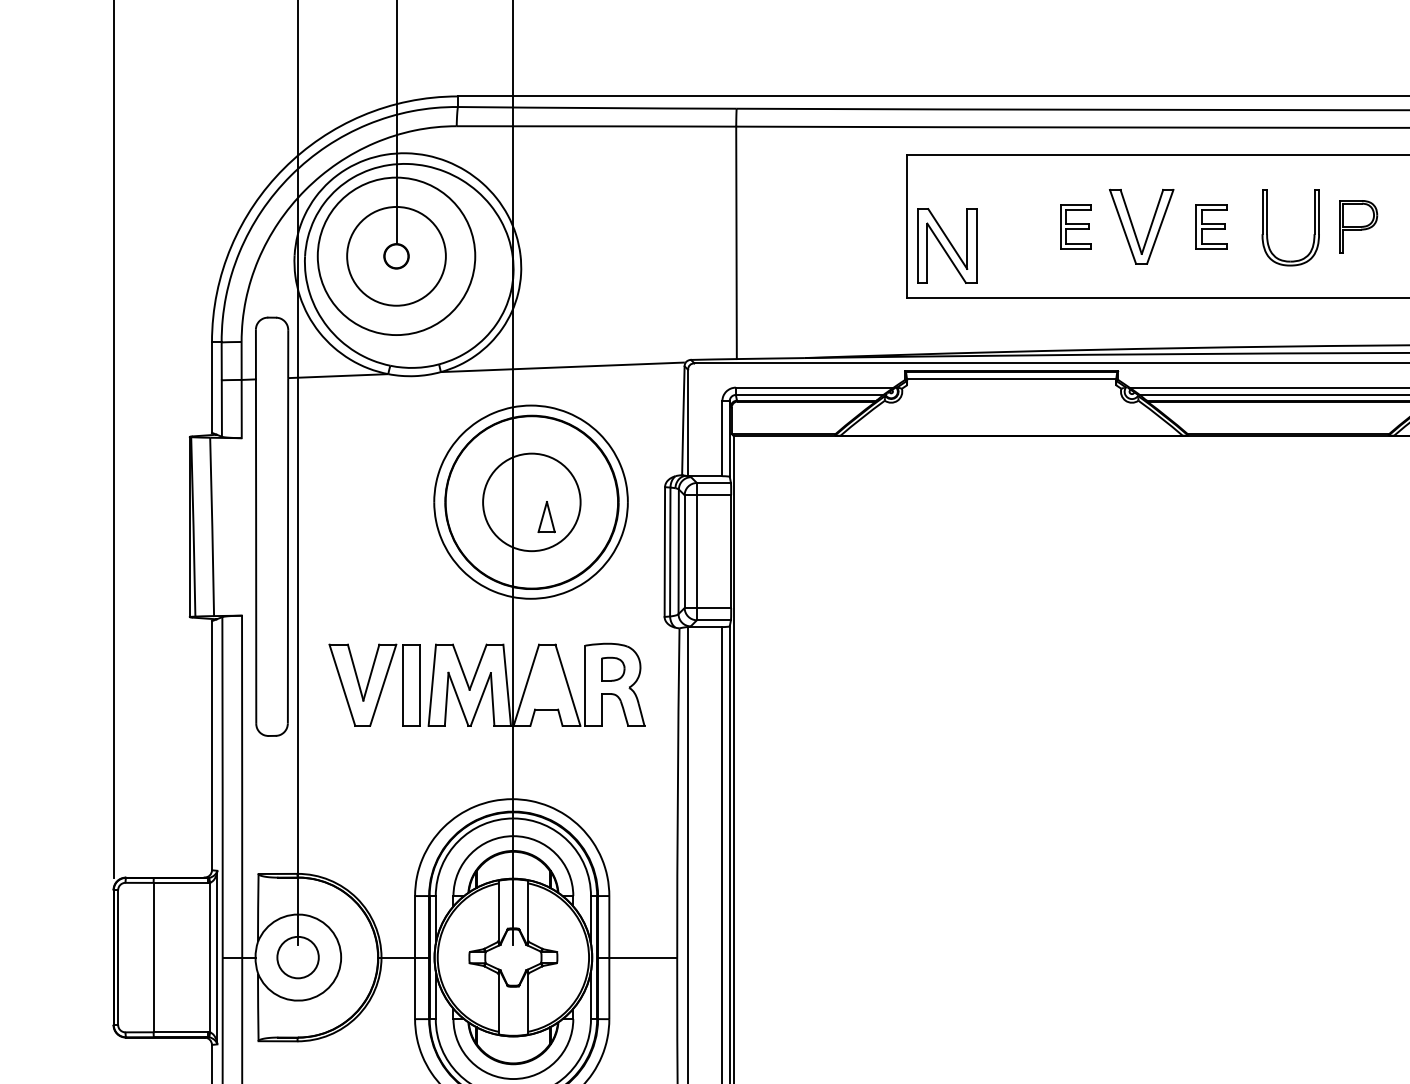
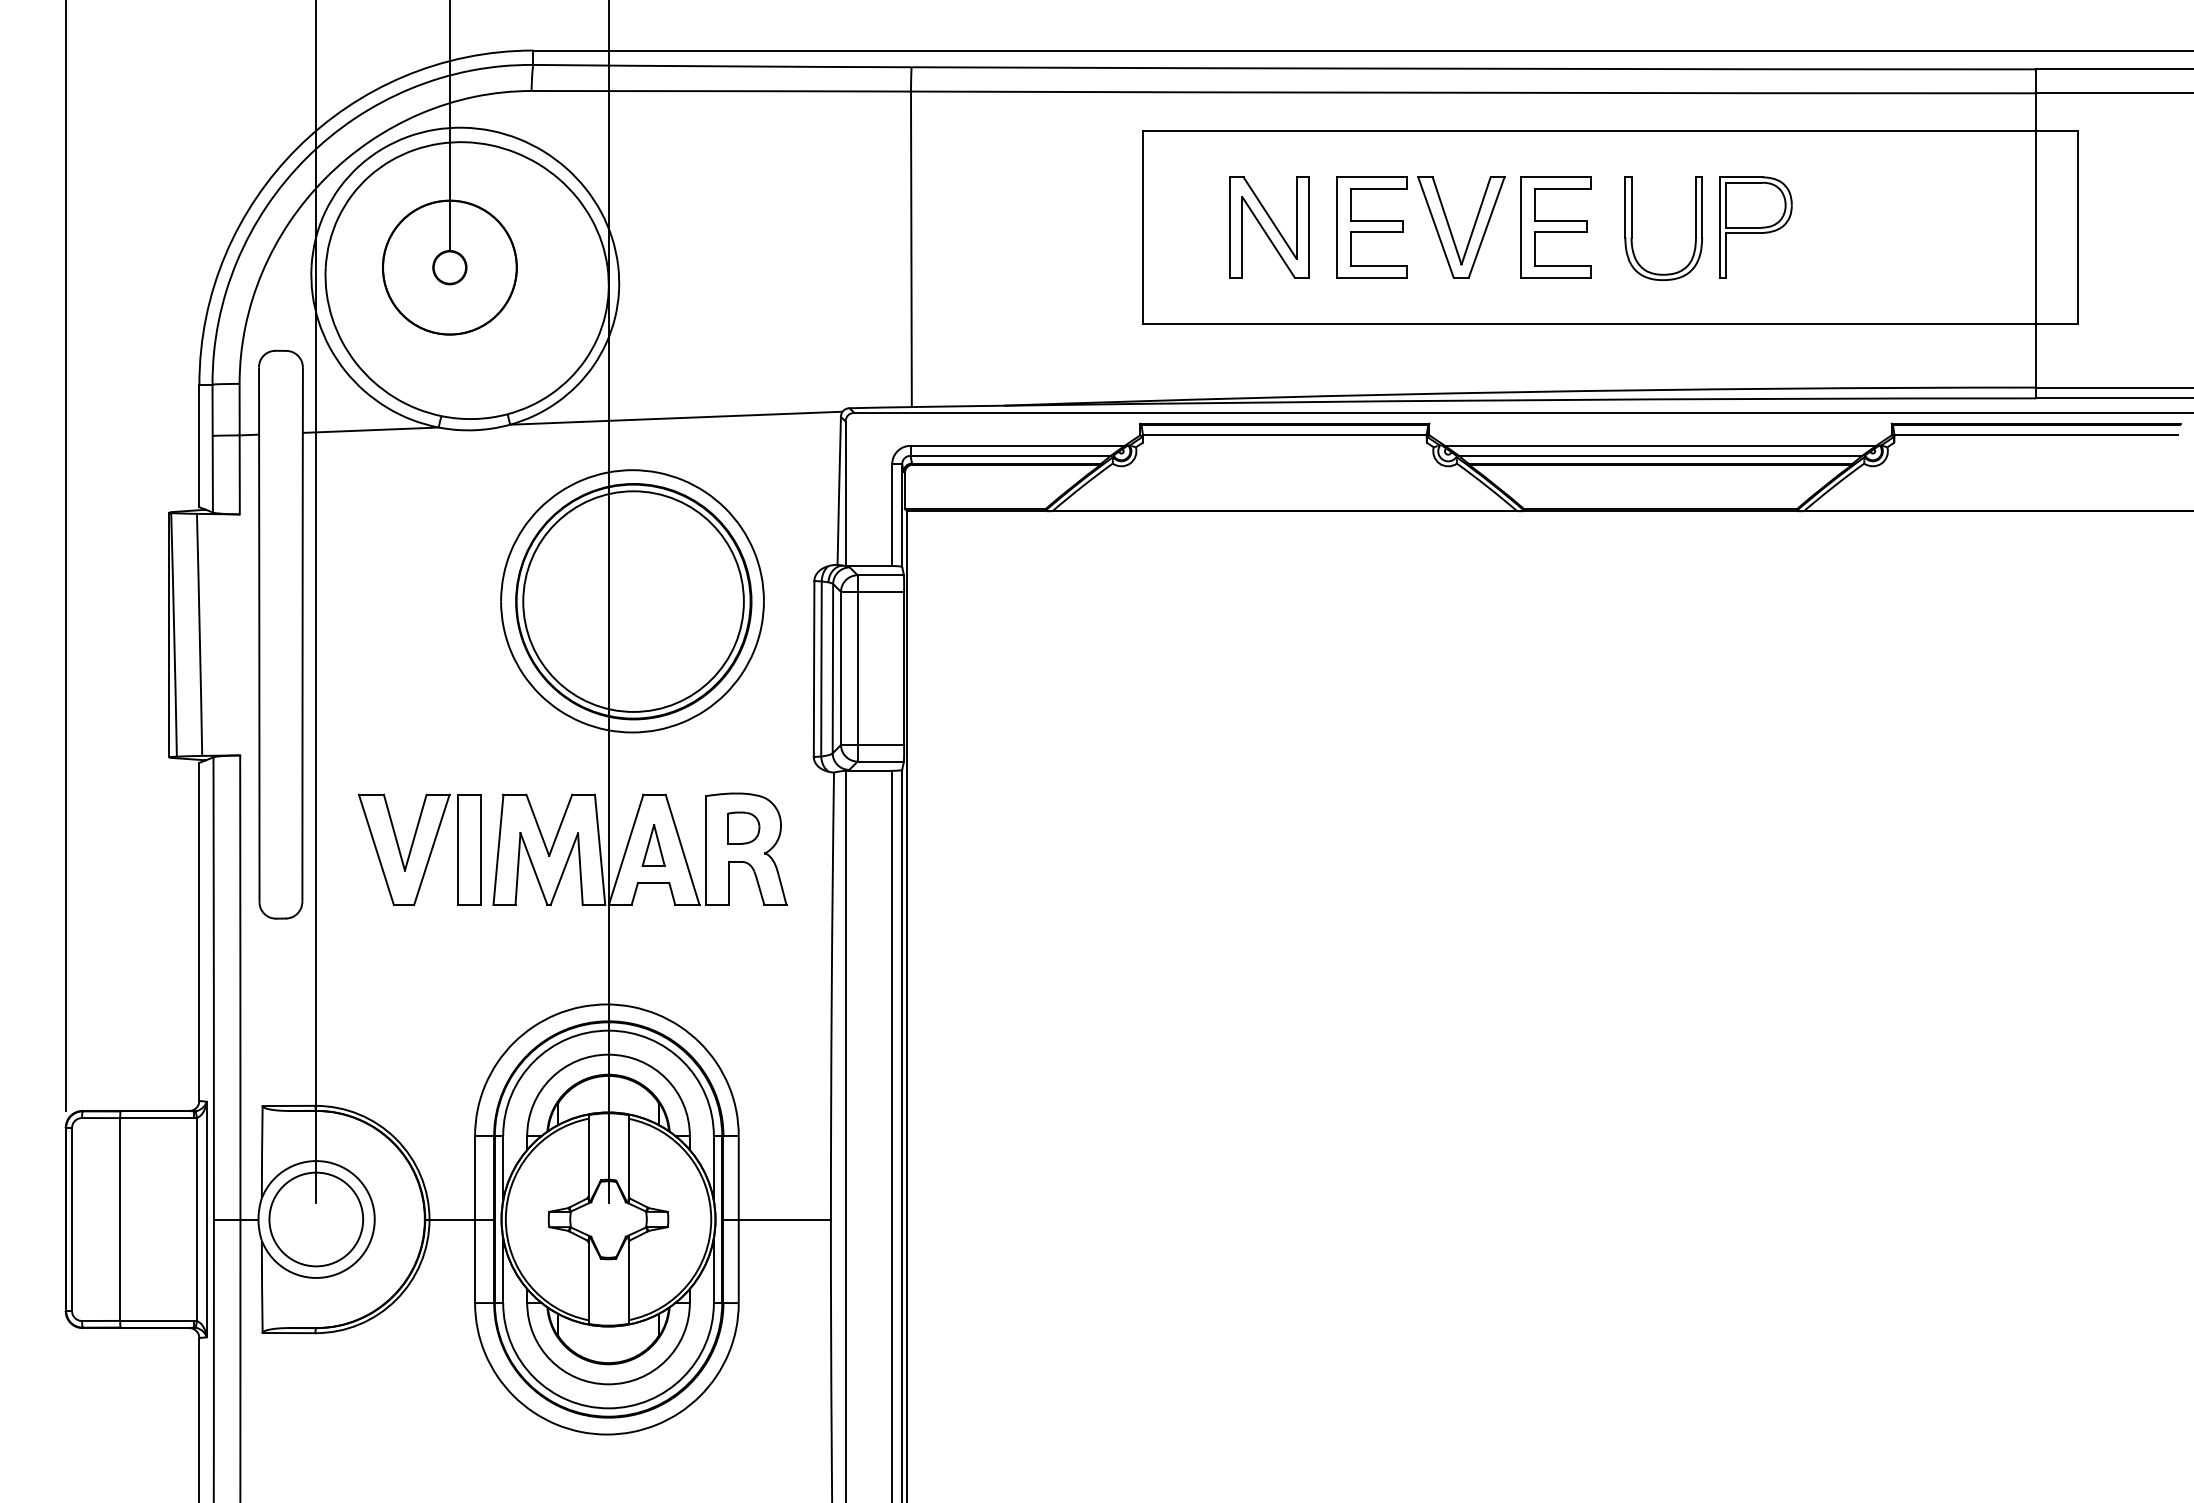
part: (1075, 226) -> (1371, 227), size x1.67
part: (1211, 226) -> (1555, 227), size x1.67
part: (1358, 226) -> (1755, 227), size x1.43
part: (947, 245) -> (1269, 227), moved
circle: (396, 256) -> (449, 267), size x0.62
circle: (531, 502) -> (633, 601), size x1.67
part: (546, 517) -> (653, 845), moved
circle: (298, 957) -> (316, 1219), size x1.67

